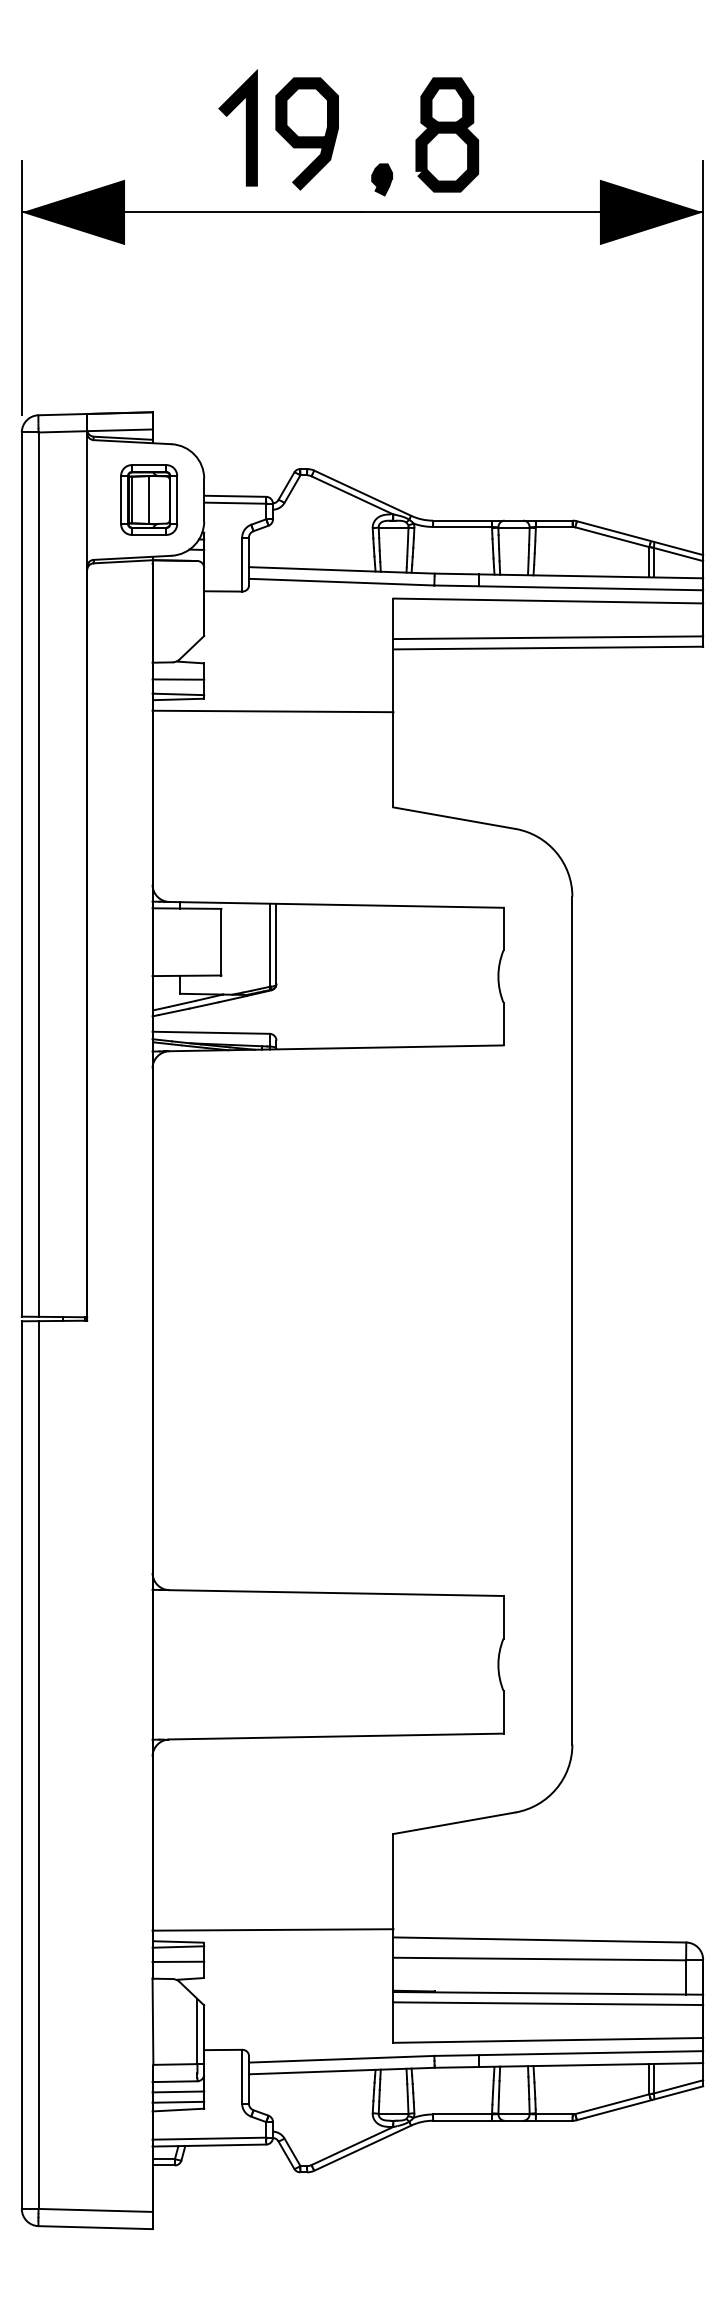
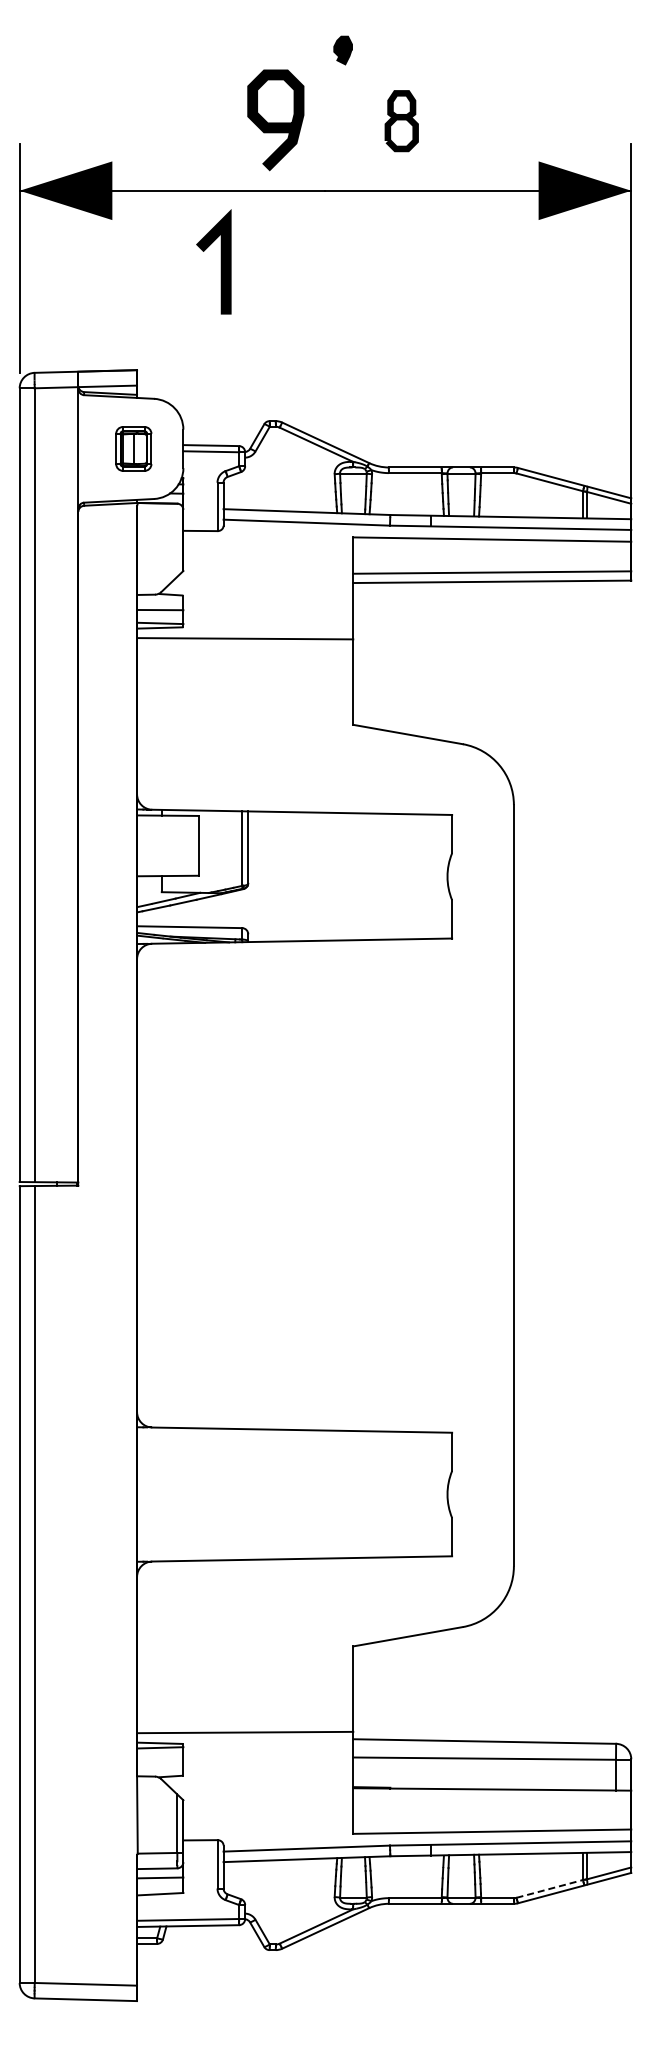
line: (245, 127) -> (220, 261), moved
part: (447, 134) -> (401, 120), size x0.6
part: (381, 179) -> (342, 50), moved
part: (148, 499) -> (133, 448), size x0.7
line: (178, 1962) -> (160, 1761), removed
line: (548, 2003) -> (492, 1798), removed
line: (178, 2101) -> (160, 1886), removed
line: (613, 2103) -> (550, 1888), solid -> dashed

